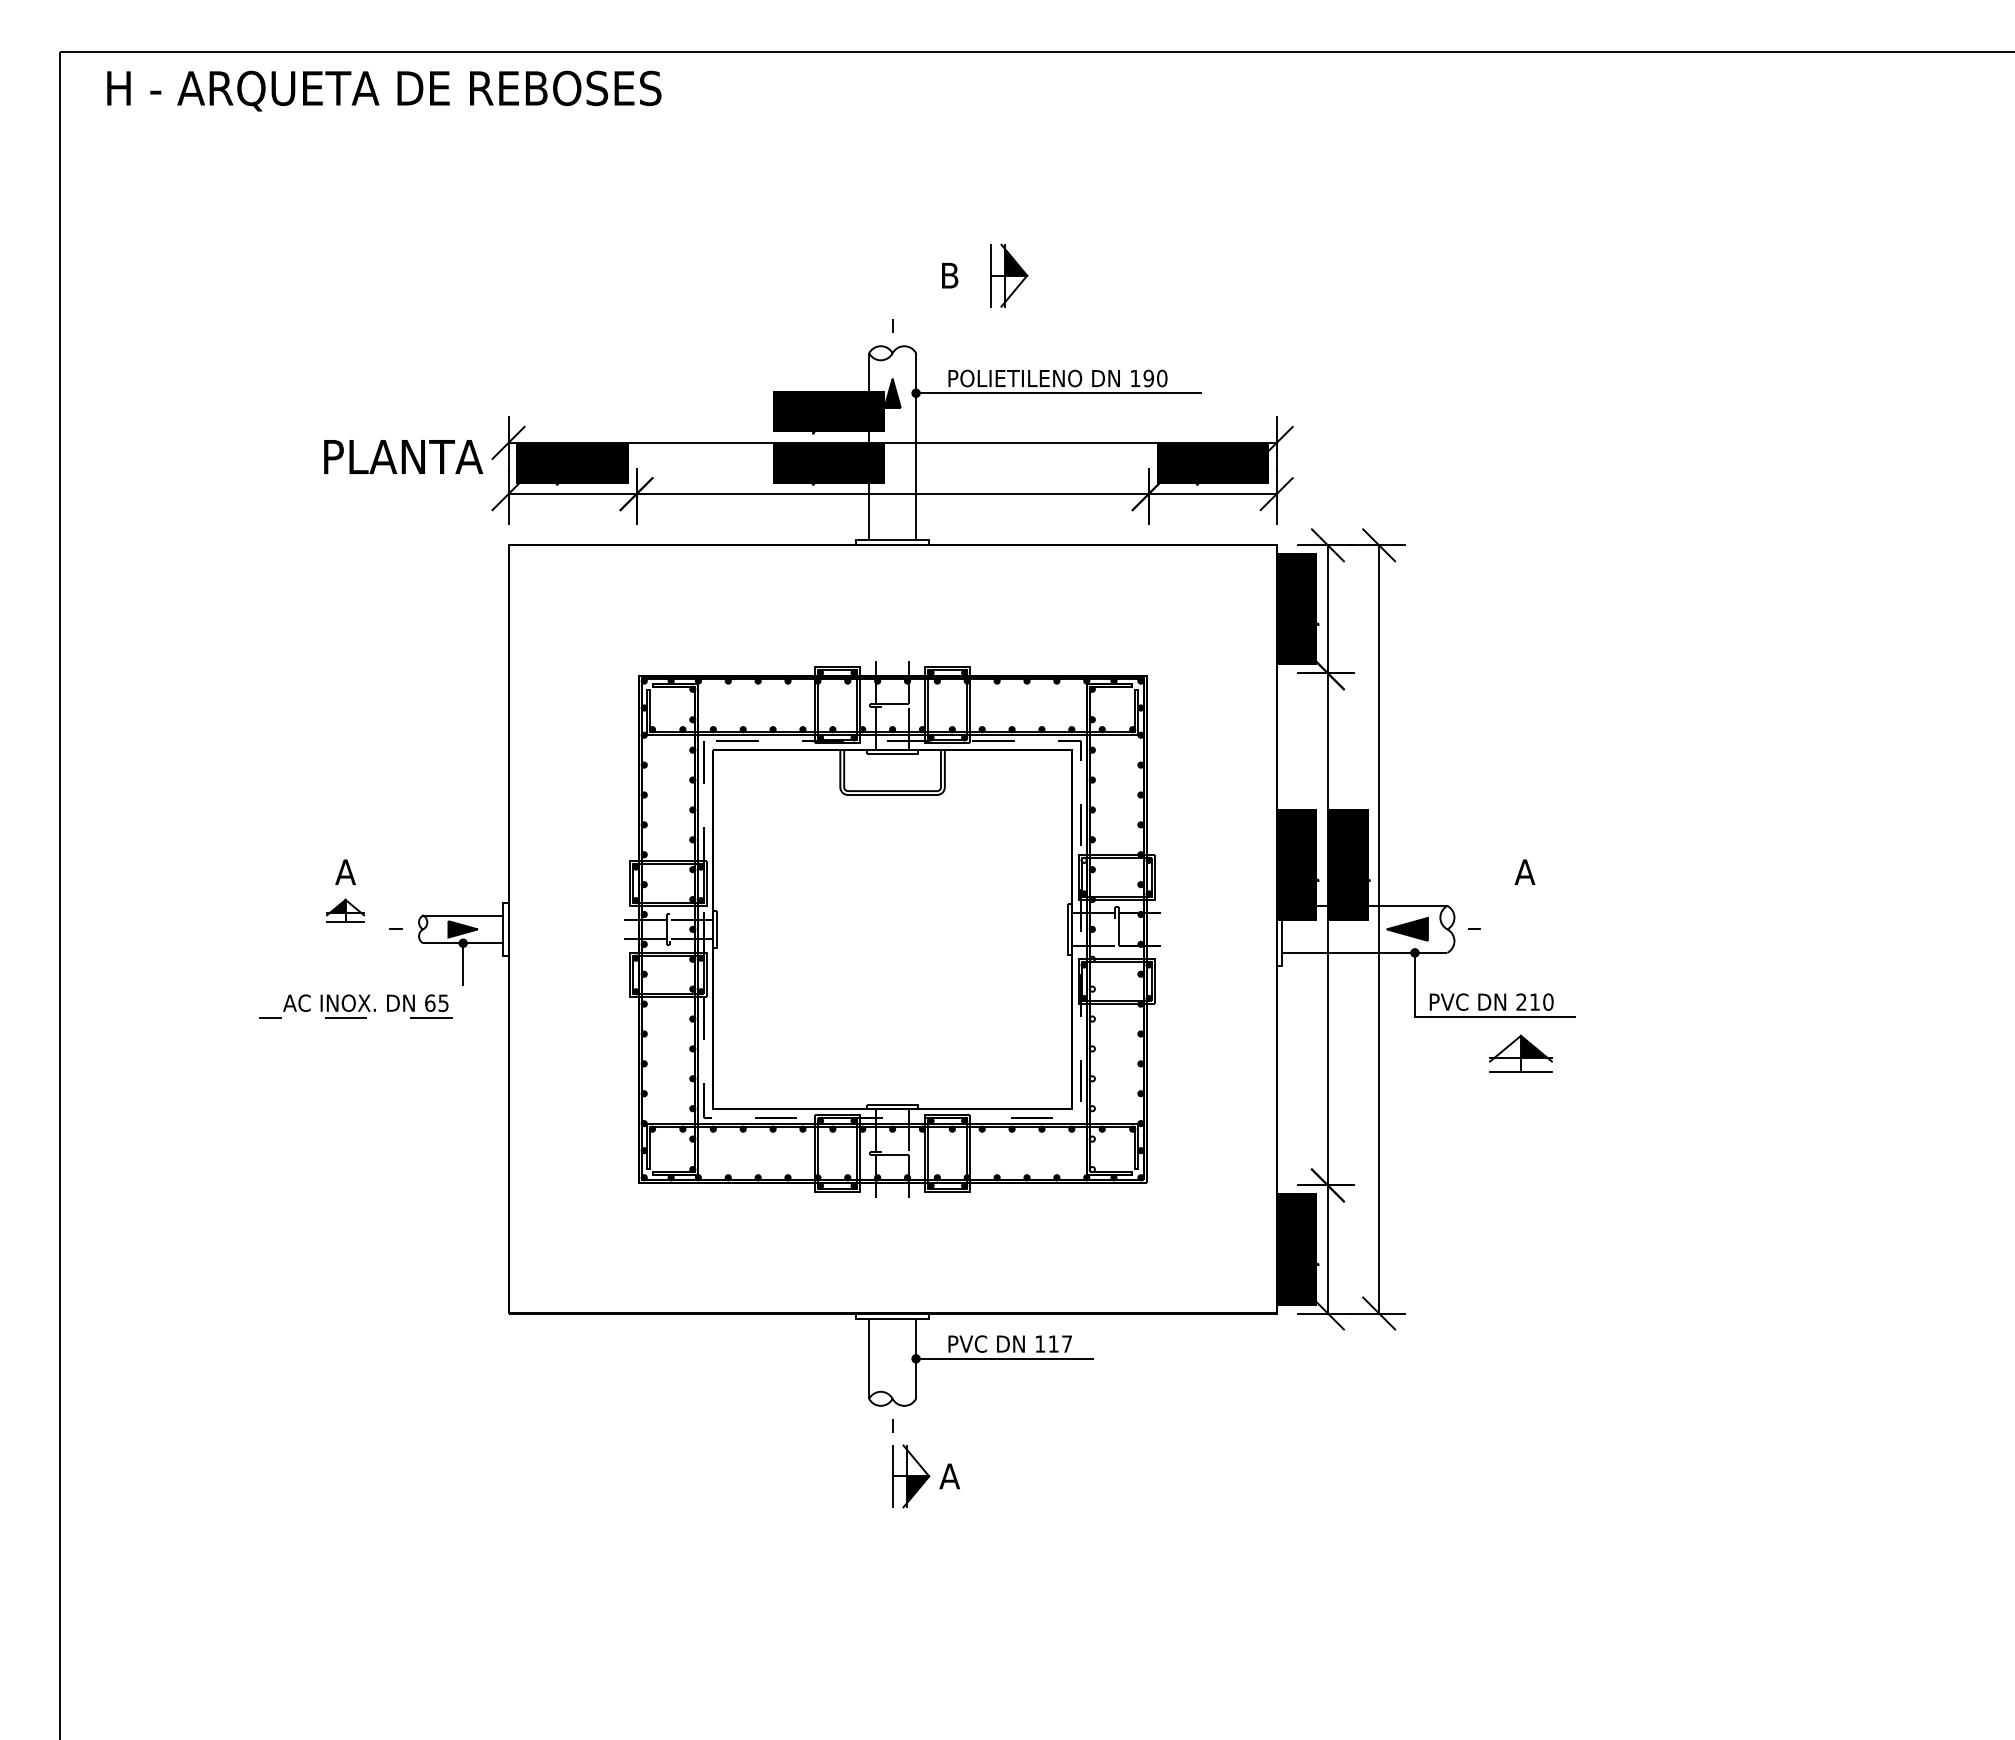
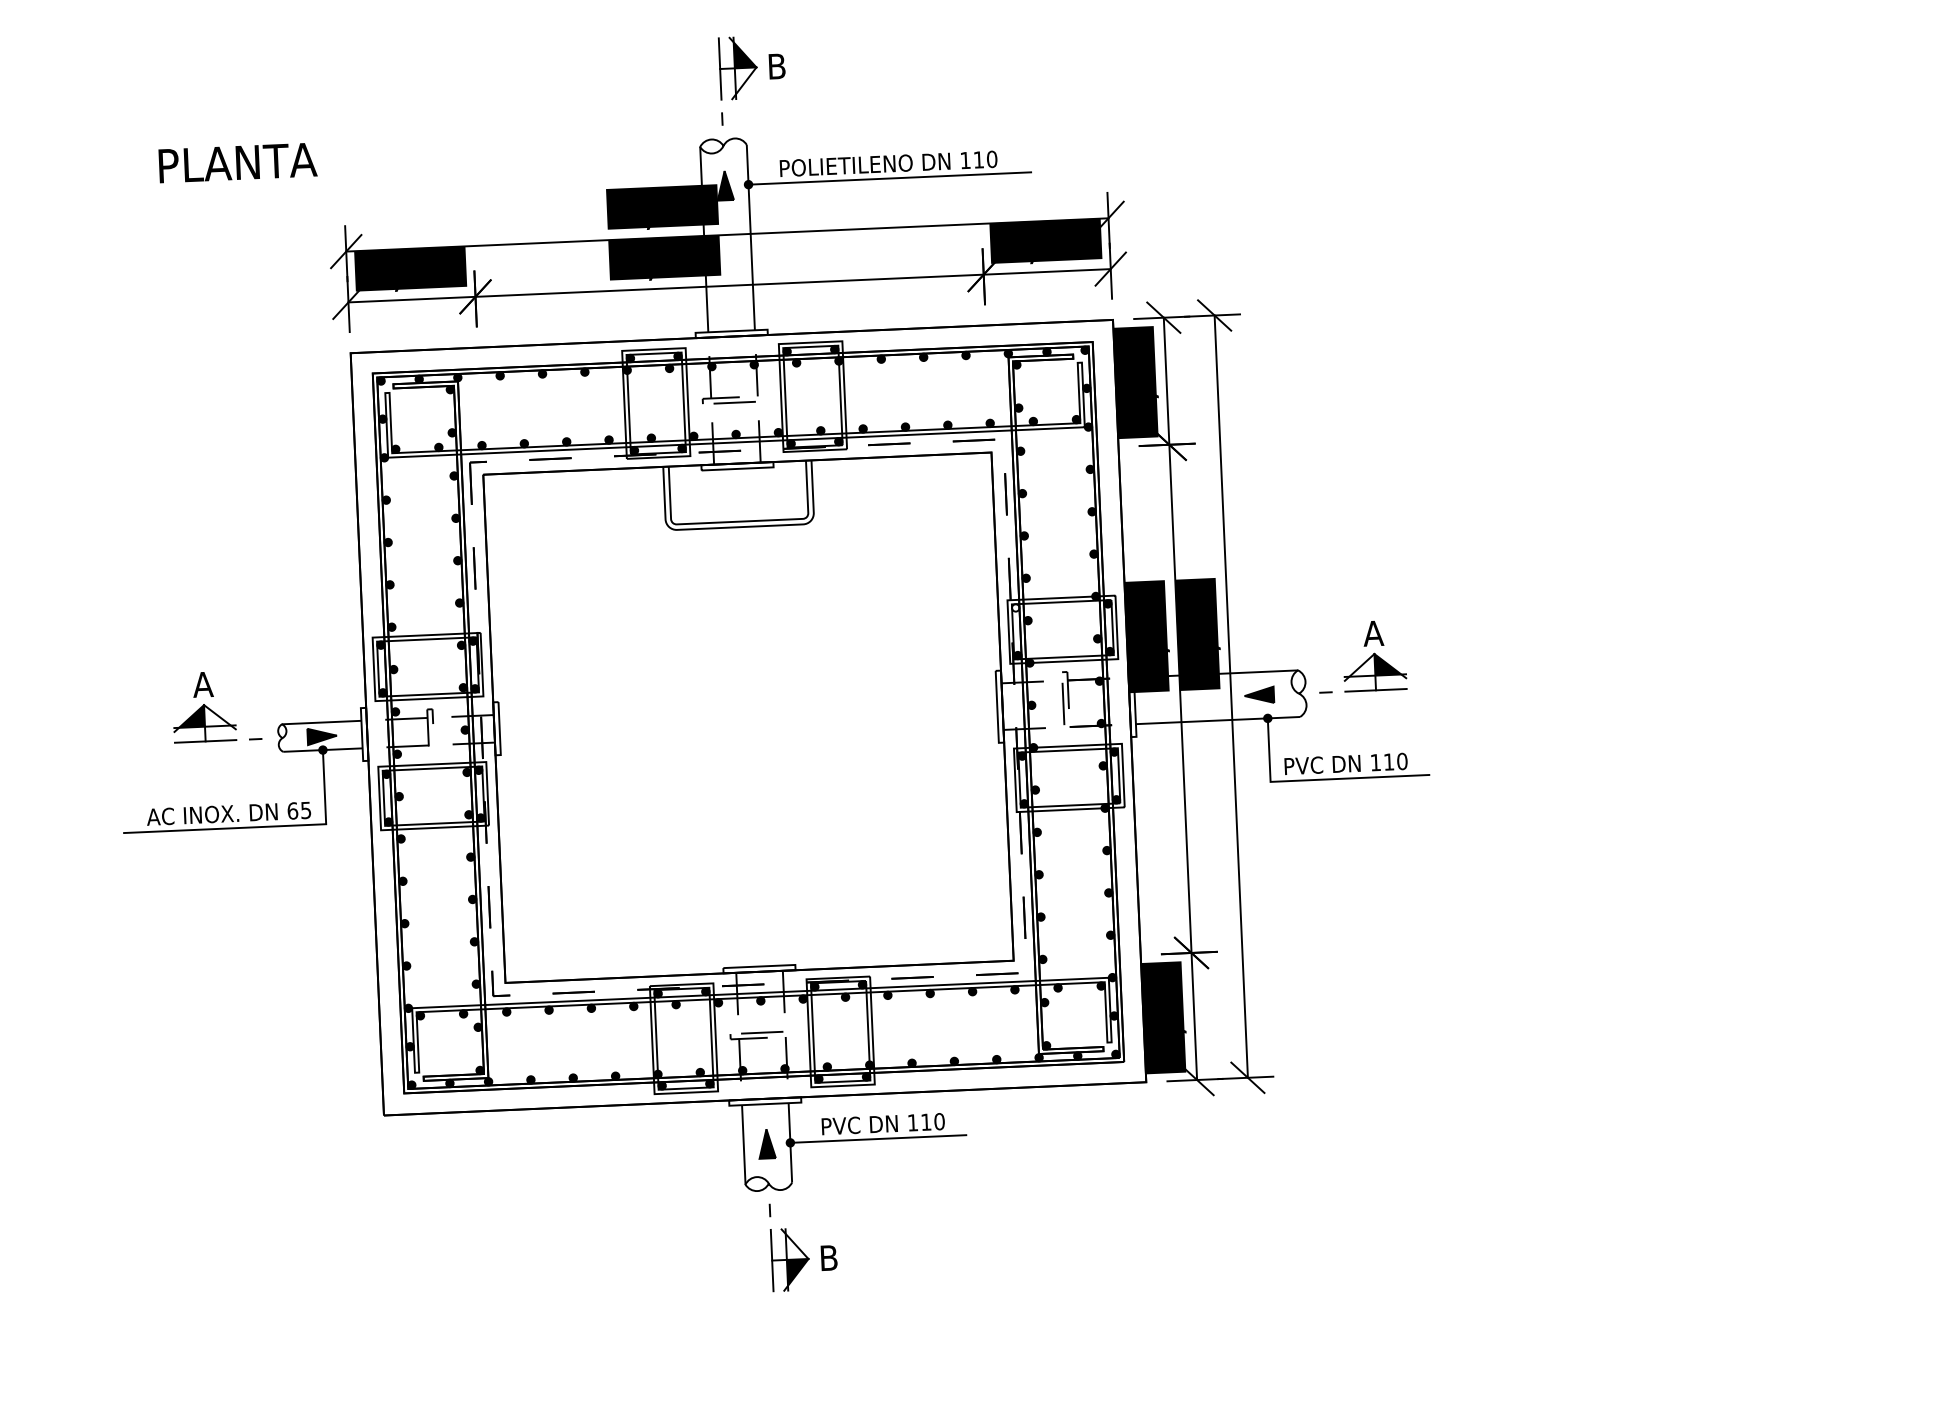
part: (1009, 275) -> (738, 67), moved
text: (1148, 378) -> (978, 159), 190 -> 110
text: (403, 456) -> (237, 162), moved
part: (345, 910) -> (204, 722), size x1.67
part: (892, 929) -> (748, 717), size x1.43
part: (1407, 929) -> (1259, 695), size x0.71
text: (1521, 1001) -> (1375, 762), 210 -> 110
line: (398, 1017) -> (261, 826), dashed -> solid
part: (1520, 1053) -> (1374, 671), moved
text: (1066, 1343) -> (938, 1121), 117 -> 110
part: (892, 1358) -> (766, 1143), added
text: (949, 1476) -> (828, 1258), A -> B

